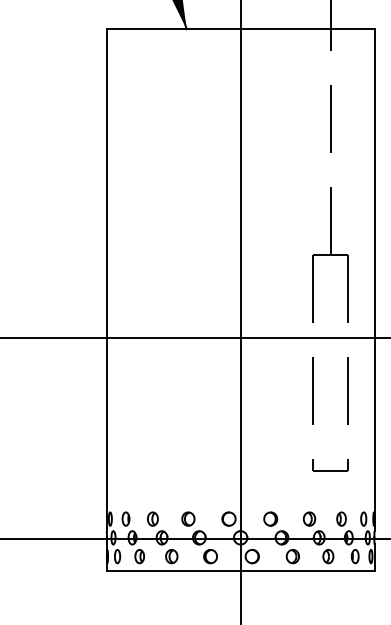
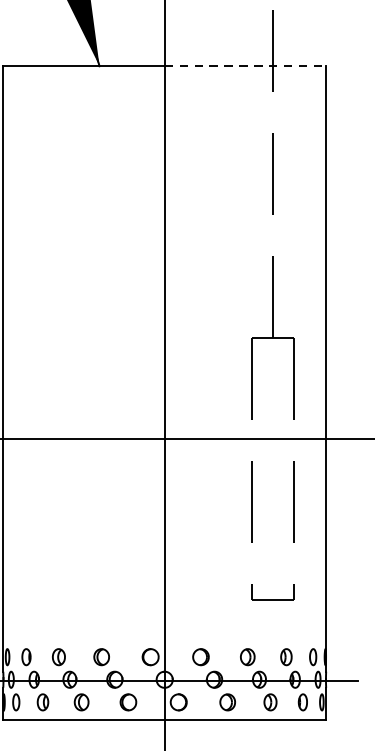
line: (307, 29) -> (245, 66), solid -> dashed

